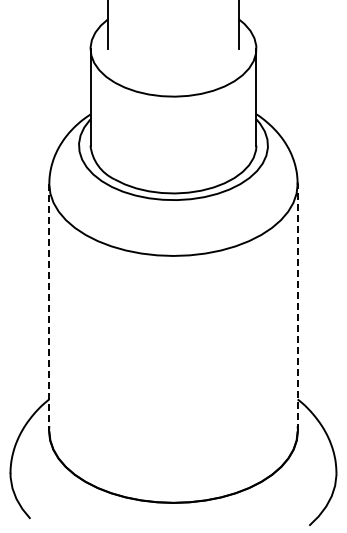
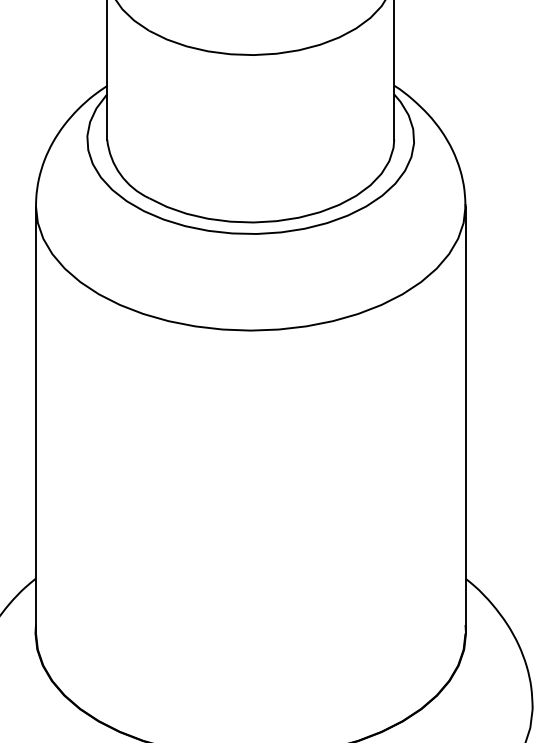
line: (297, 307) -> (465, 419), dashed -> solid
line: (49, 308) -> (36, 421), dashed -> solid

